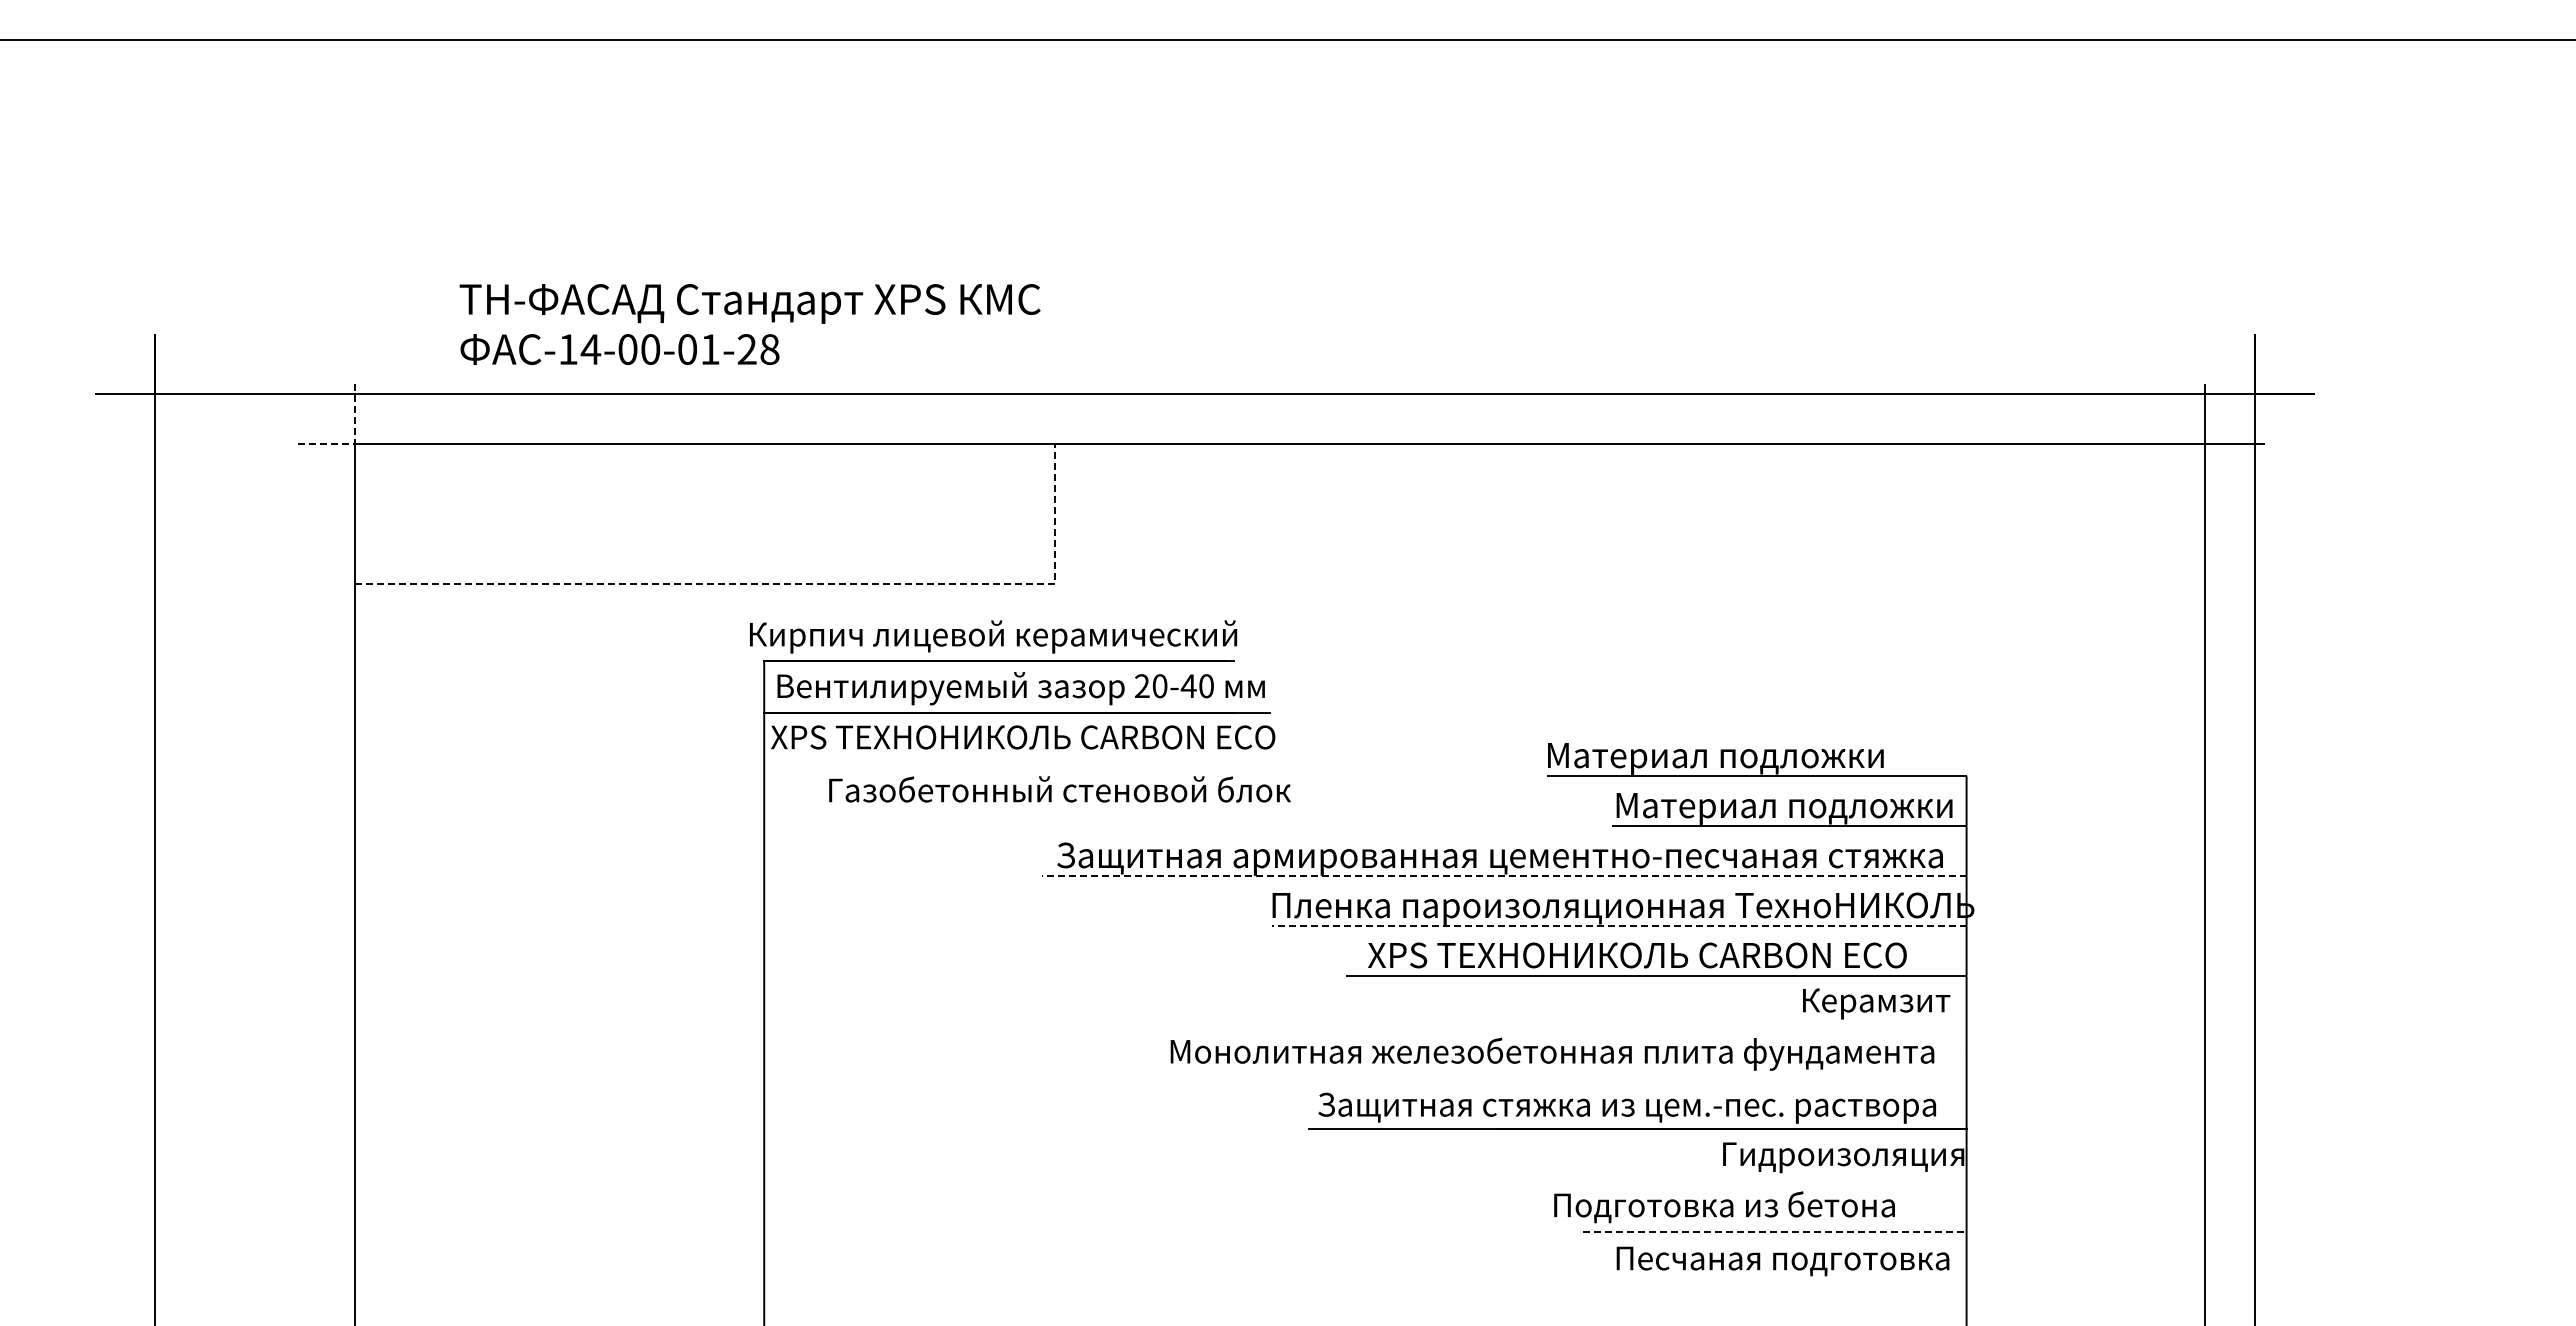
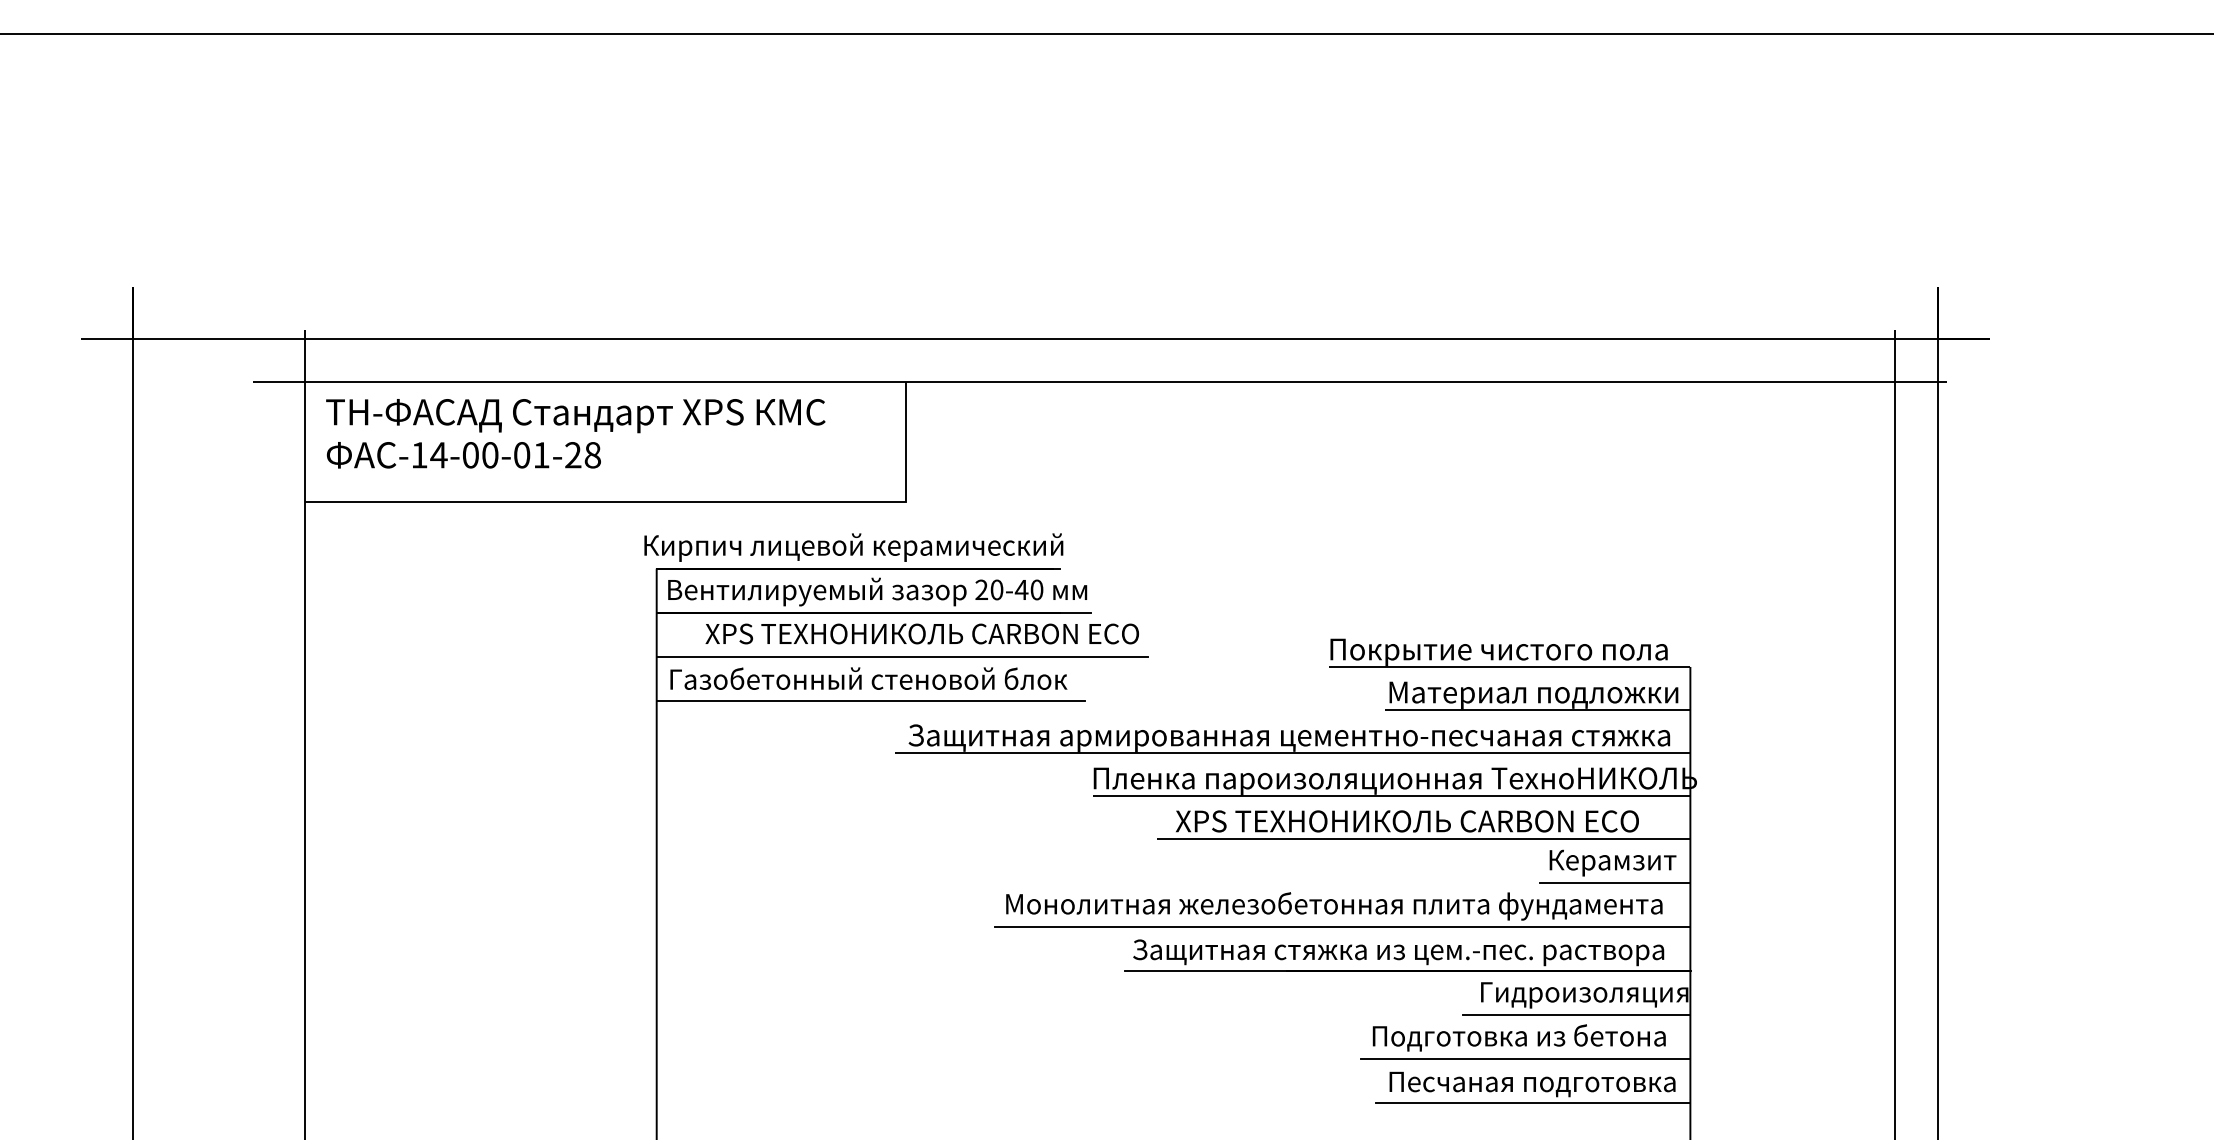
text: (749, 324) -> (575, 433), moved
line: (354, 444) -> (304, 382), dashed -> solid
line: (775, 584) -> (666, 502), dashed -> solid
text: (1023, 737) -> (922, 634), moved
text: (1745, 758) -> (1500, 652), Материал подложки -> Покрытие чистого пола
line: (1050, 763) -> (902, 656), added
text: (1059, 789) -> (868, 678), moved
line: (1012, 815) -> (870, 701), added
line: (1504, 875) -> (1293, 752), dashed -> solid
line: (1619, 925) -> (1391, 795), dashed -> solid
line: (1878, 1026) -> (1614, 882), added
line: (1561, 1078) -> (1342, 927), added
line: (1833, 1180) -> (1575, 1014), added
text: (1724, 1207) -> (1519, 1038), moved
line: (1774, 1231) -> (1525, 1058), dashed -> solid
line: (1783, 1283) -> (1532, 1103), added

